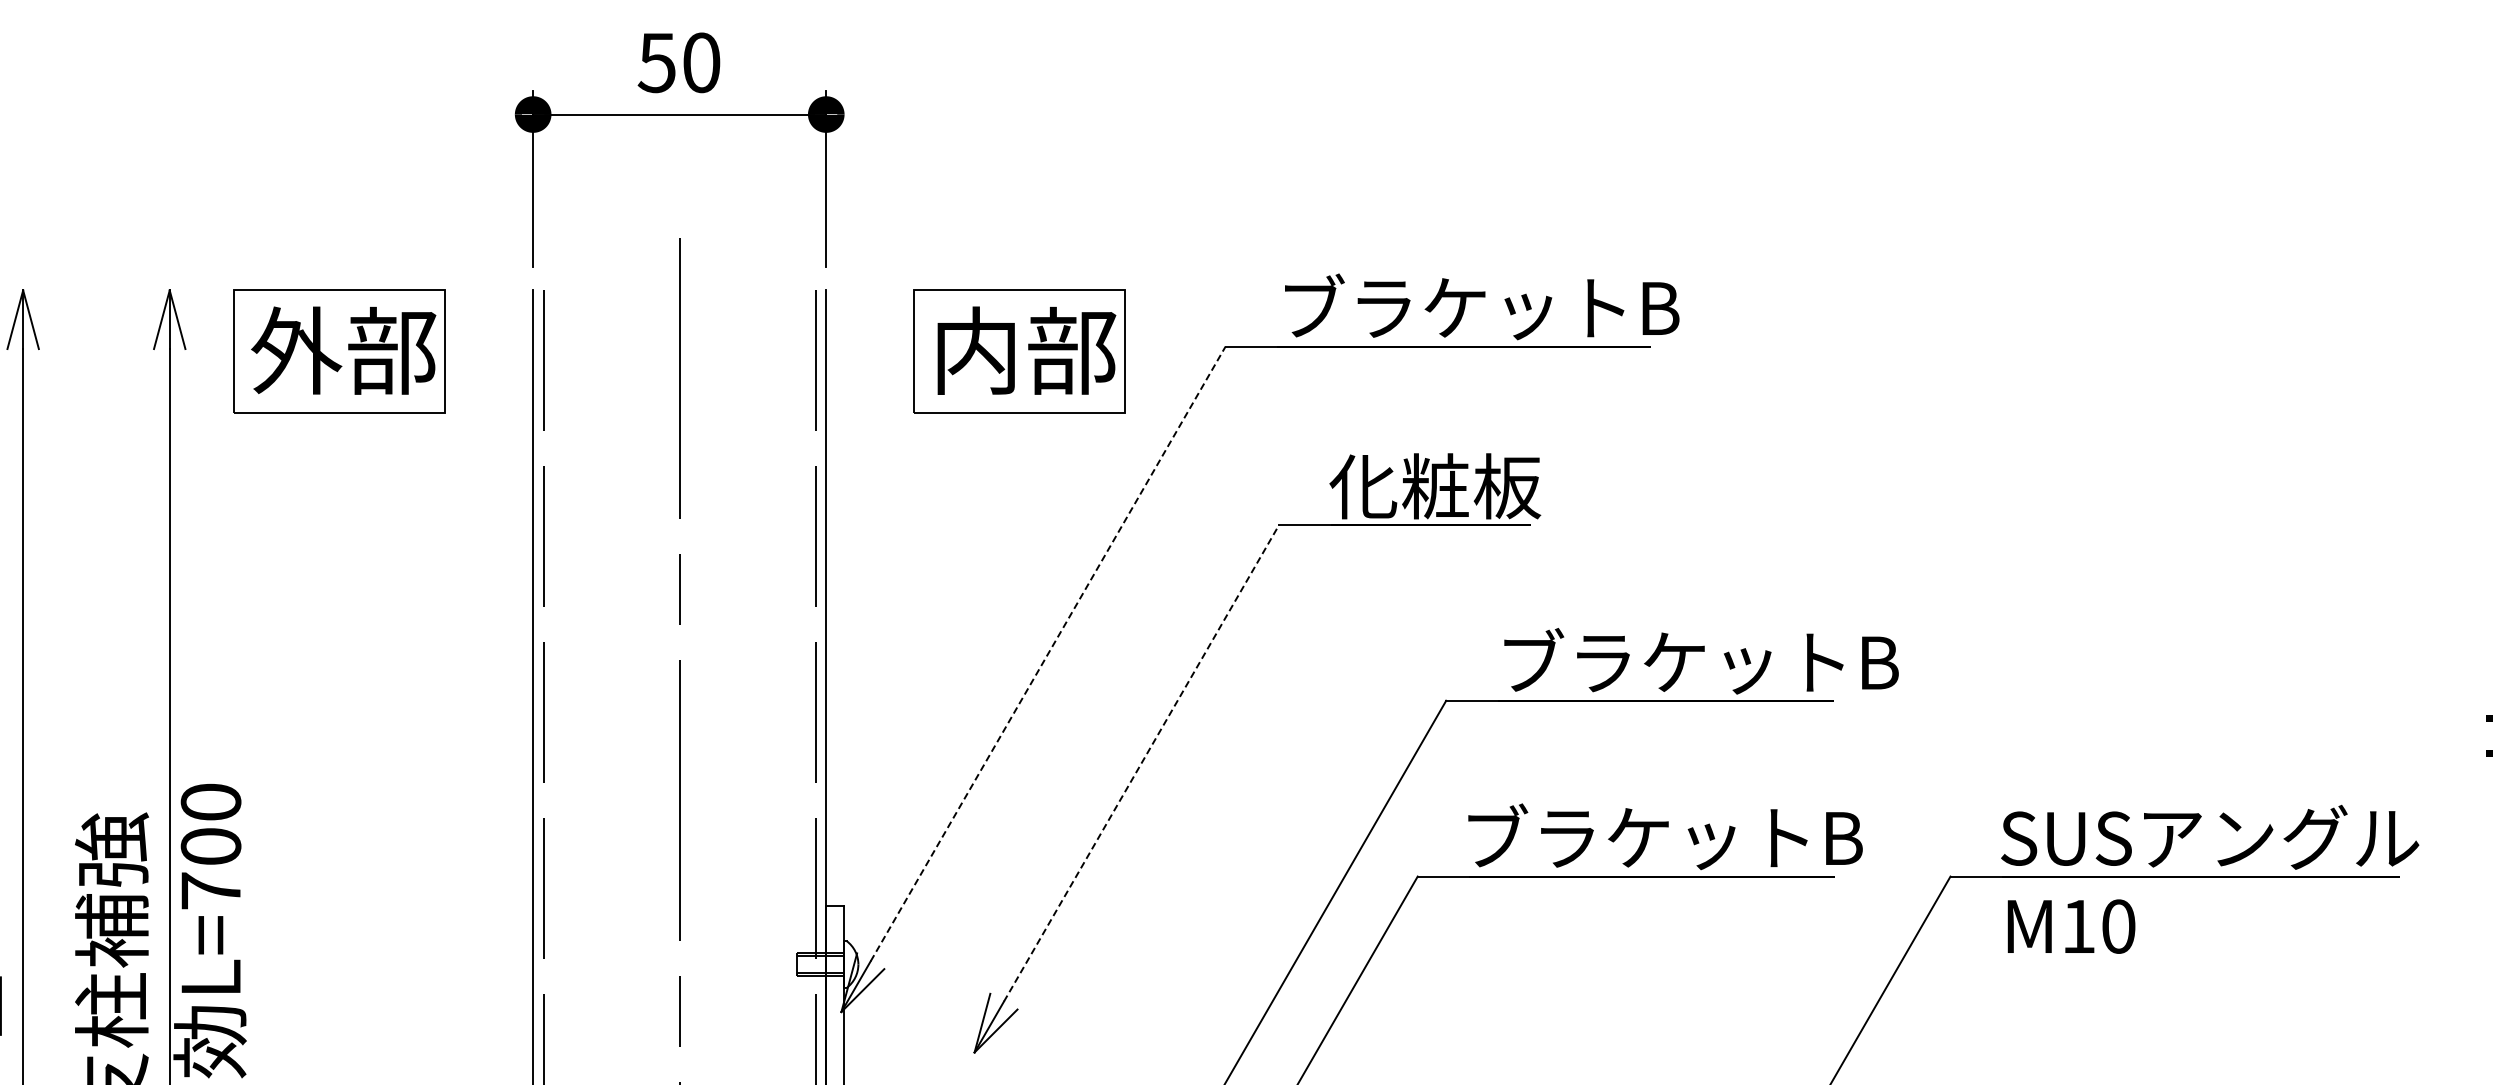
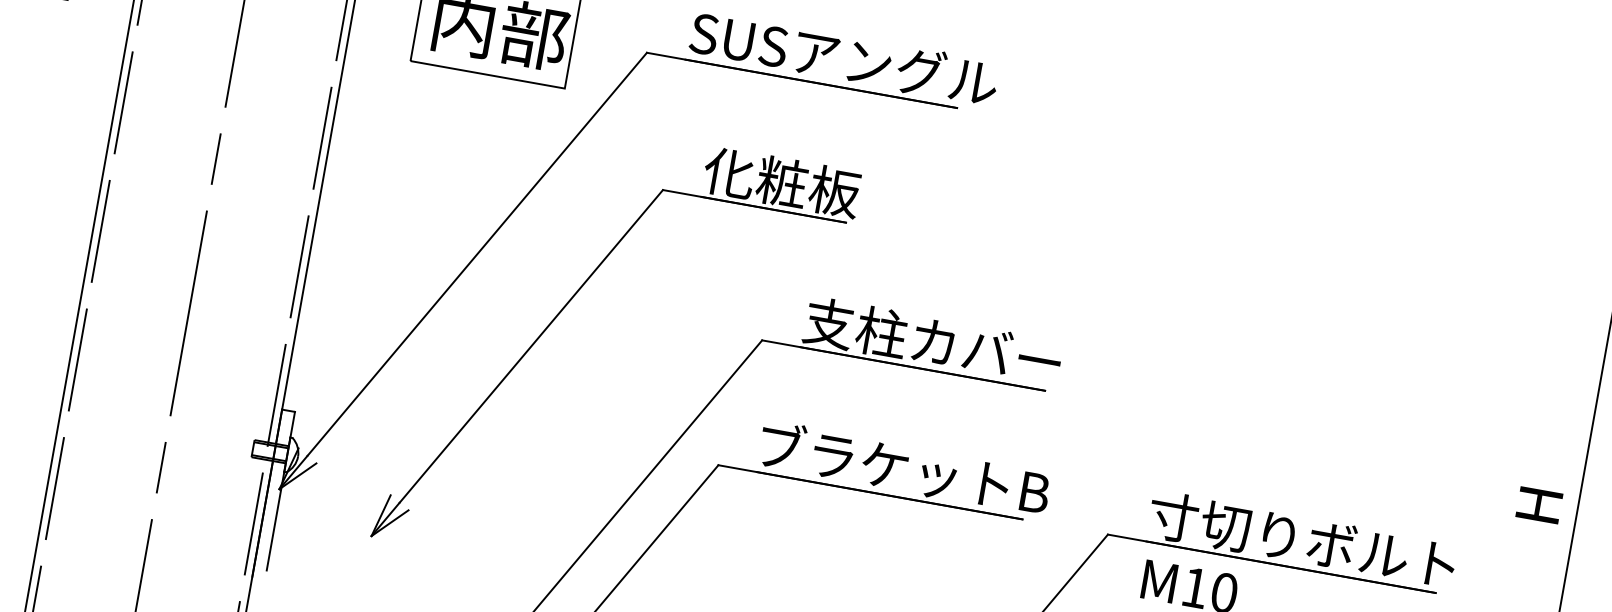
text: (1488, 306) -> (844, 57), ブラケットB -> SUSアングル
line: (1048, 653) -> (477, 254), dashed -> solid
text: (1698, 661) -> (951, 344), ブラケットB -> 支柱カバー
line: (1141, 762) -> (531, 345), dashed -> solid
text: (2210, 837) -> (1303, 539), SUSアングル -> 寸切りボルト

